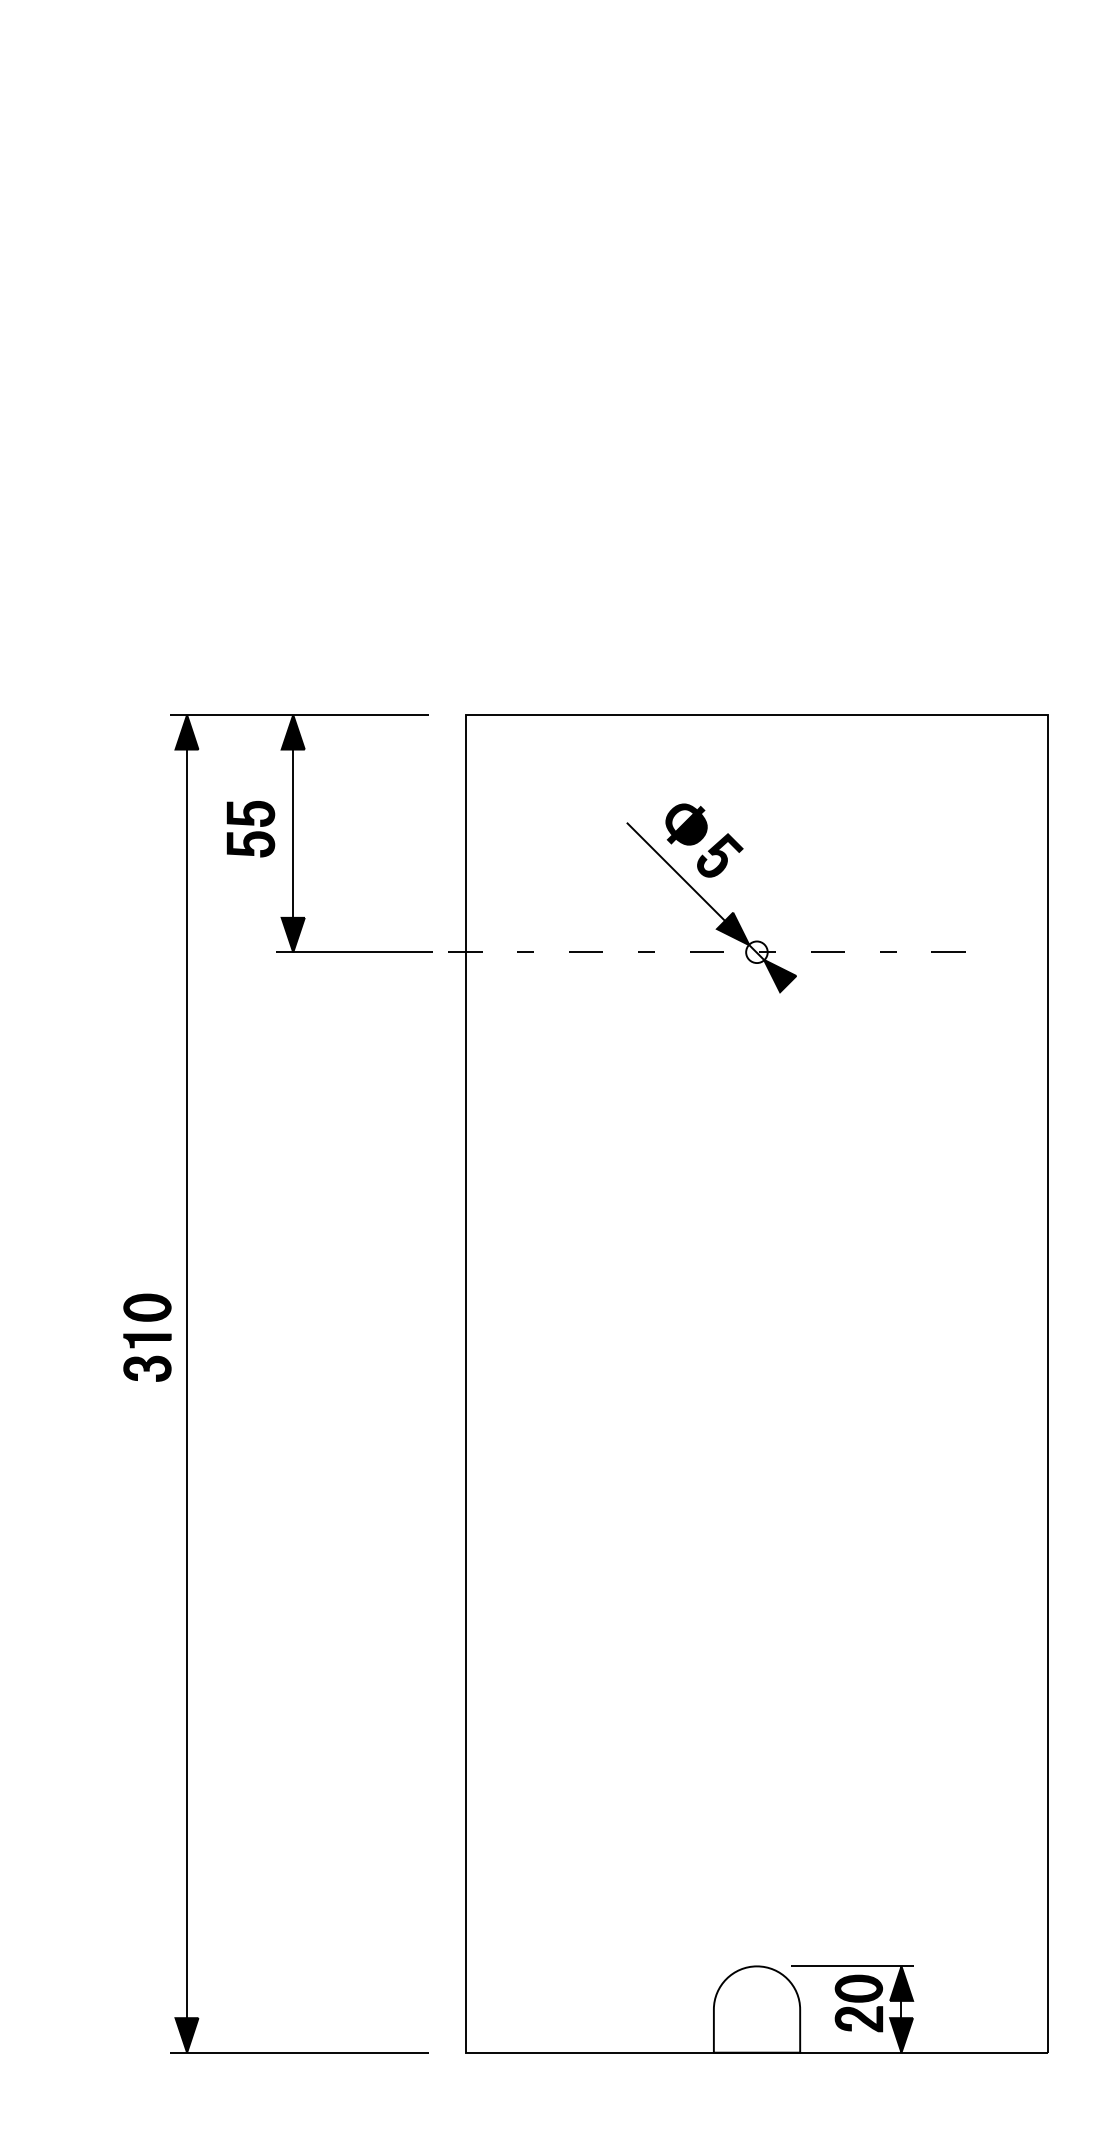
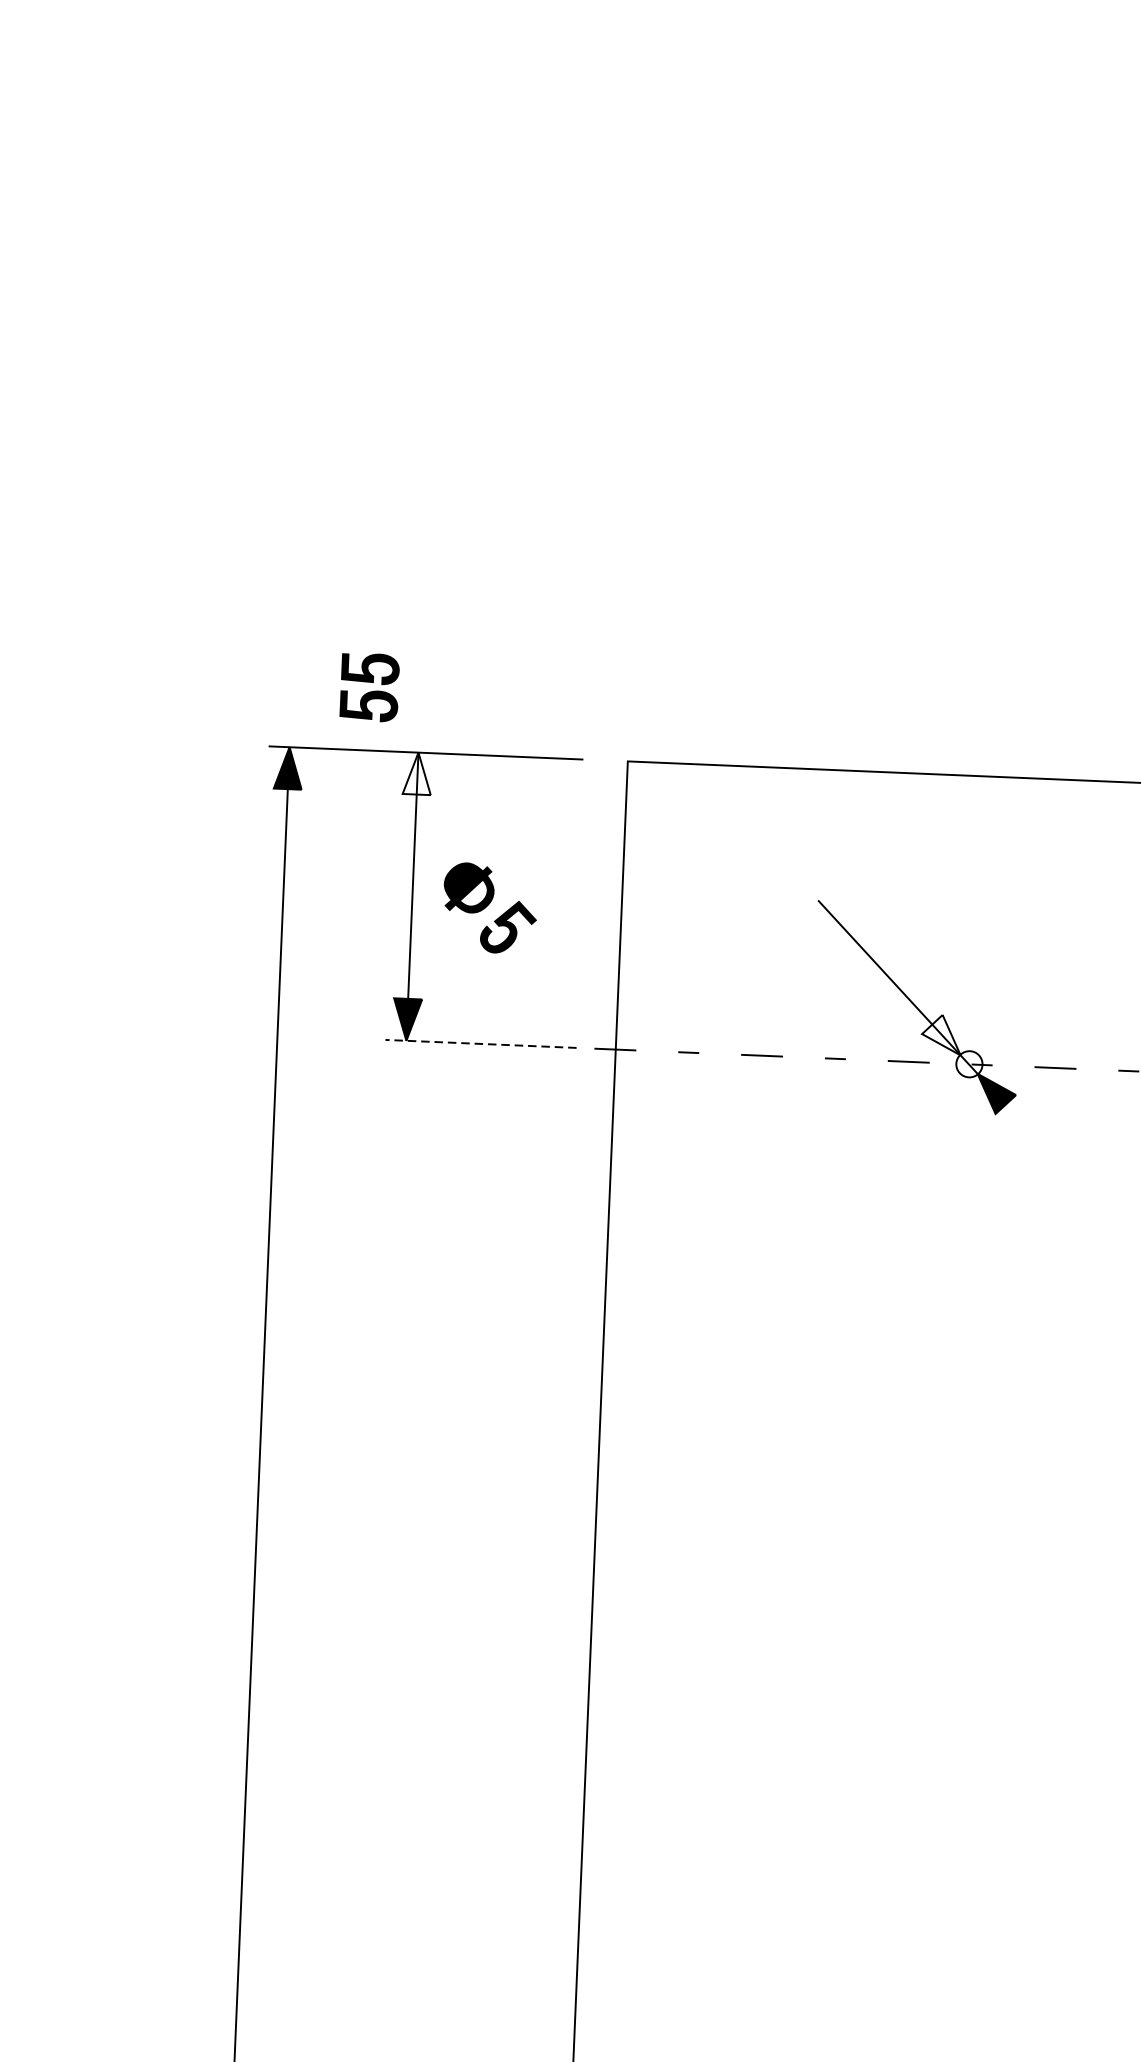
fill: (292, 732) -> (416, 773), removed
part: (250, 829) -> (369, 687), moved
part: (704, 840) -> (490, 908), moved
fill: (732, 928) -> (940, 1034), removed
line: (354, 952) -> (480, 1044), solid -> dashed
part: (147, 1337) -> (209, 1501), removed

